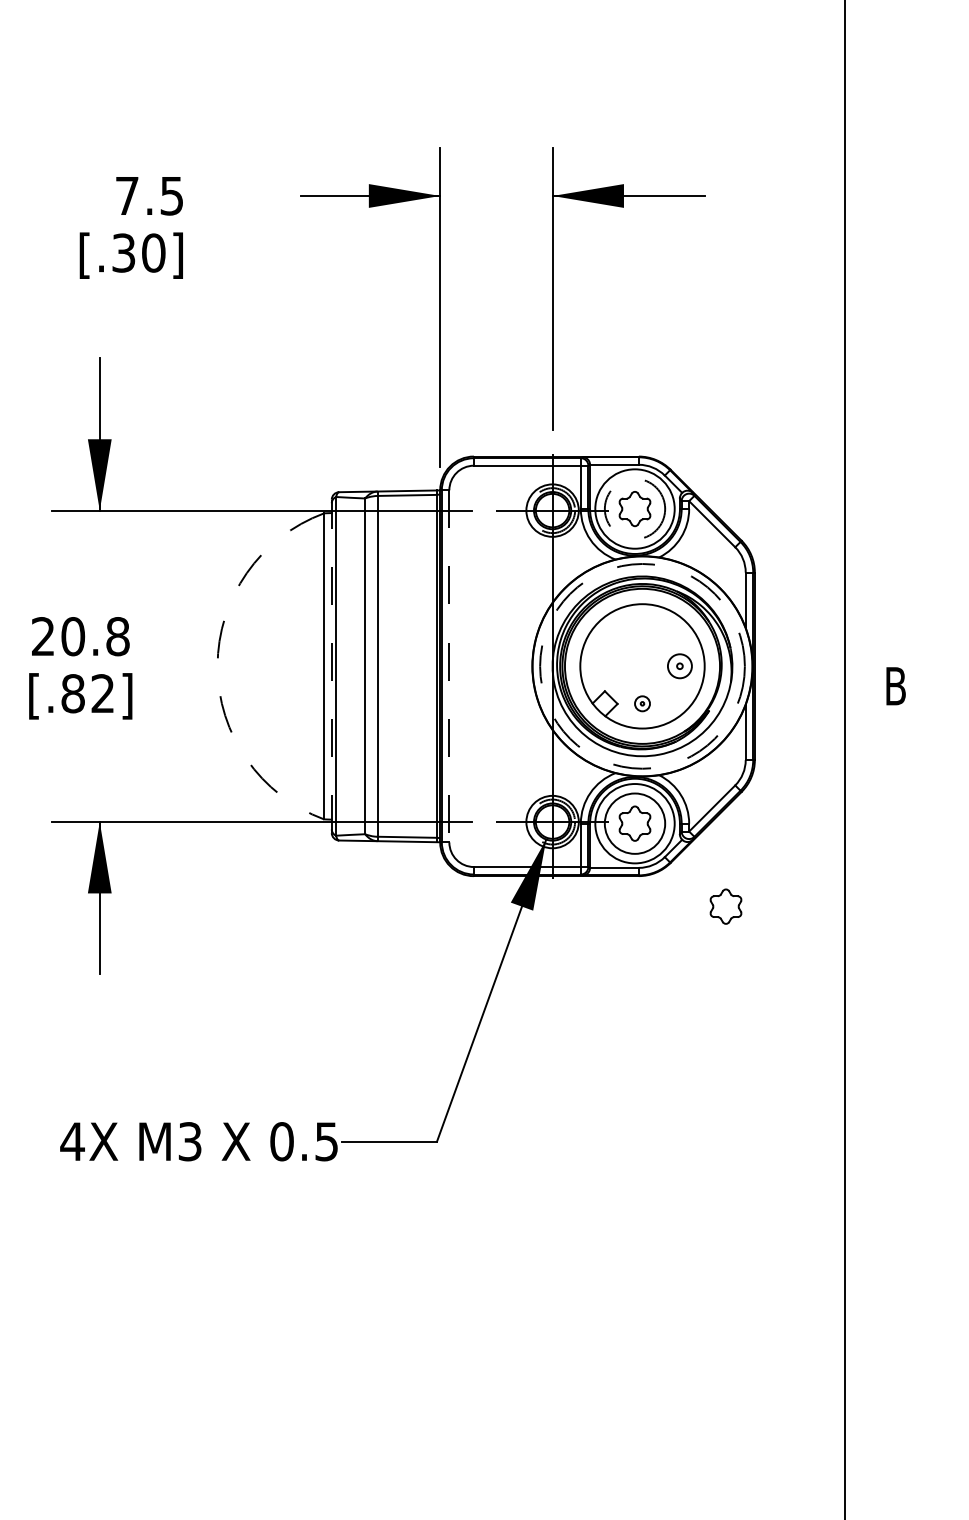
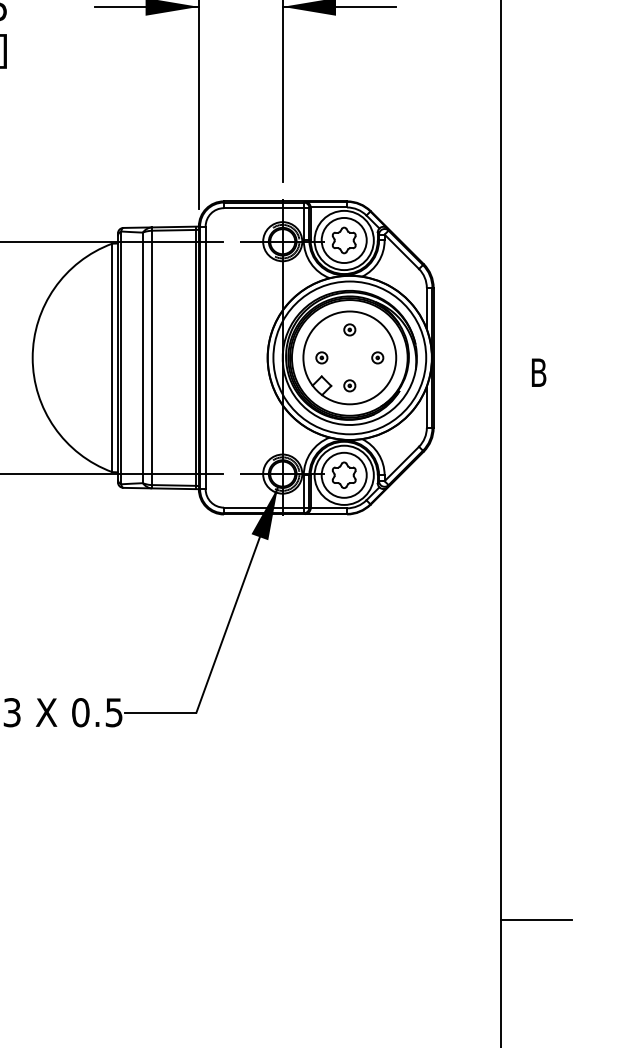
circle: (634, 508) -> (343, 240), dashed -> solid
part: (642, 628) -> (349, 329), added
circle: (642, 665) -> (349, 357), dashed -> solid
arc: (217, 666) -> (32, 358), dashed -> solid
line: (331, 666) -> (117, 358), dashed -> solid
line: (449, 666) -> (205, 358), dashed -> solid
part: (604, 666) -> (321, 358), added
part: (679, 666) -> (377, 358), size x0.62
part: (725, 906) -> (411, 537), removed
line: (891, 1418) -> (535, 919), added

